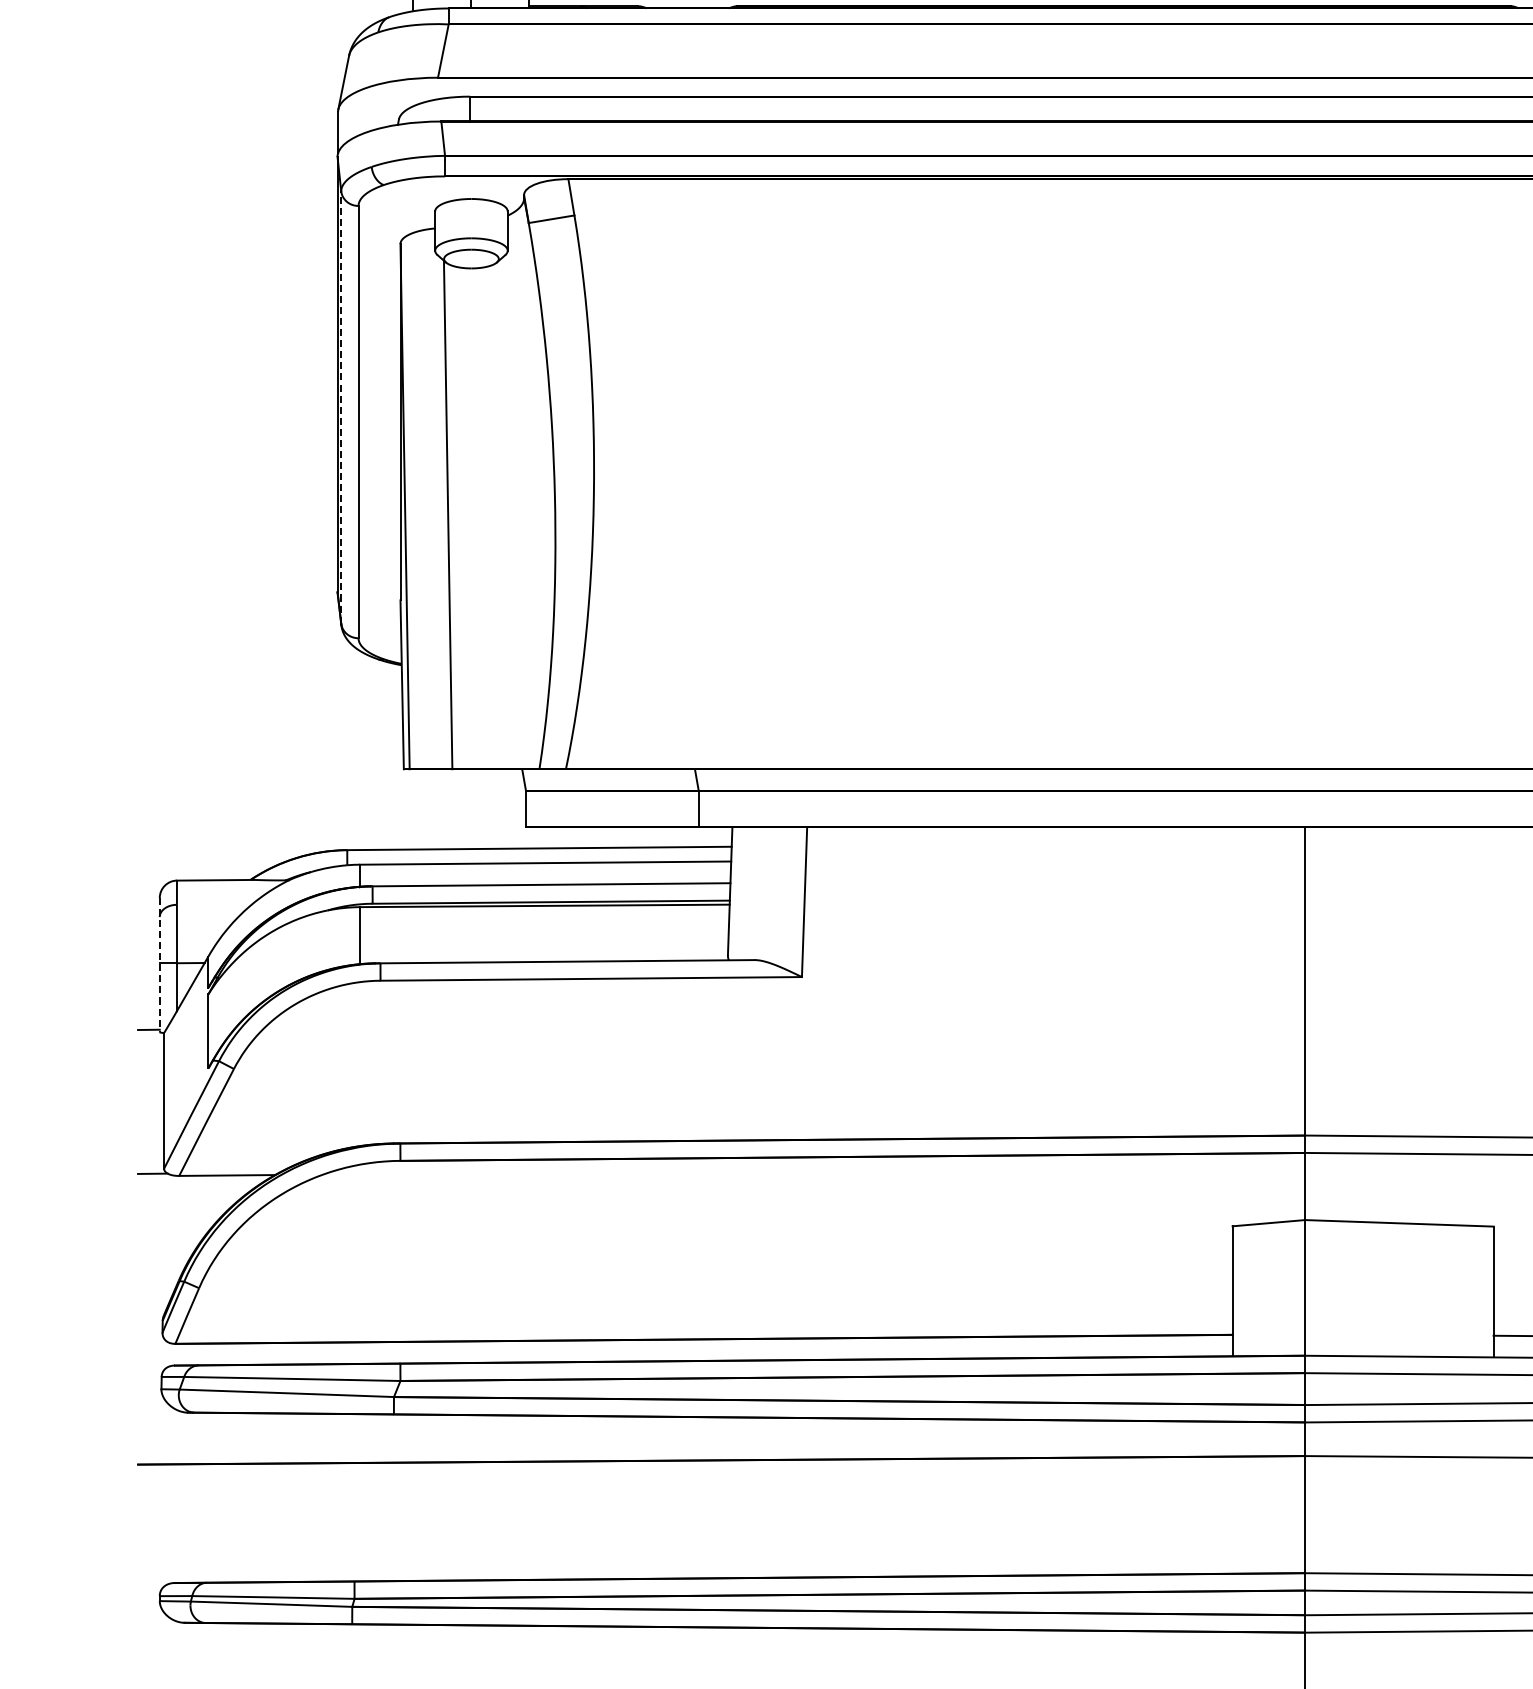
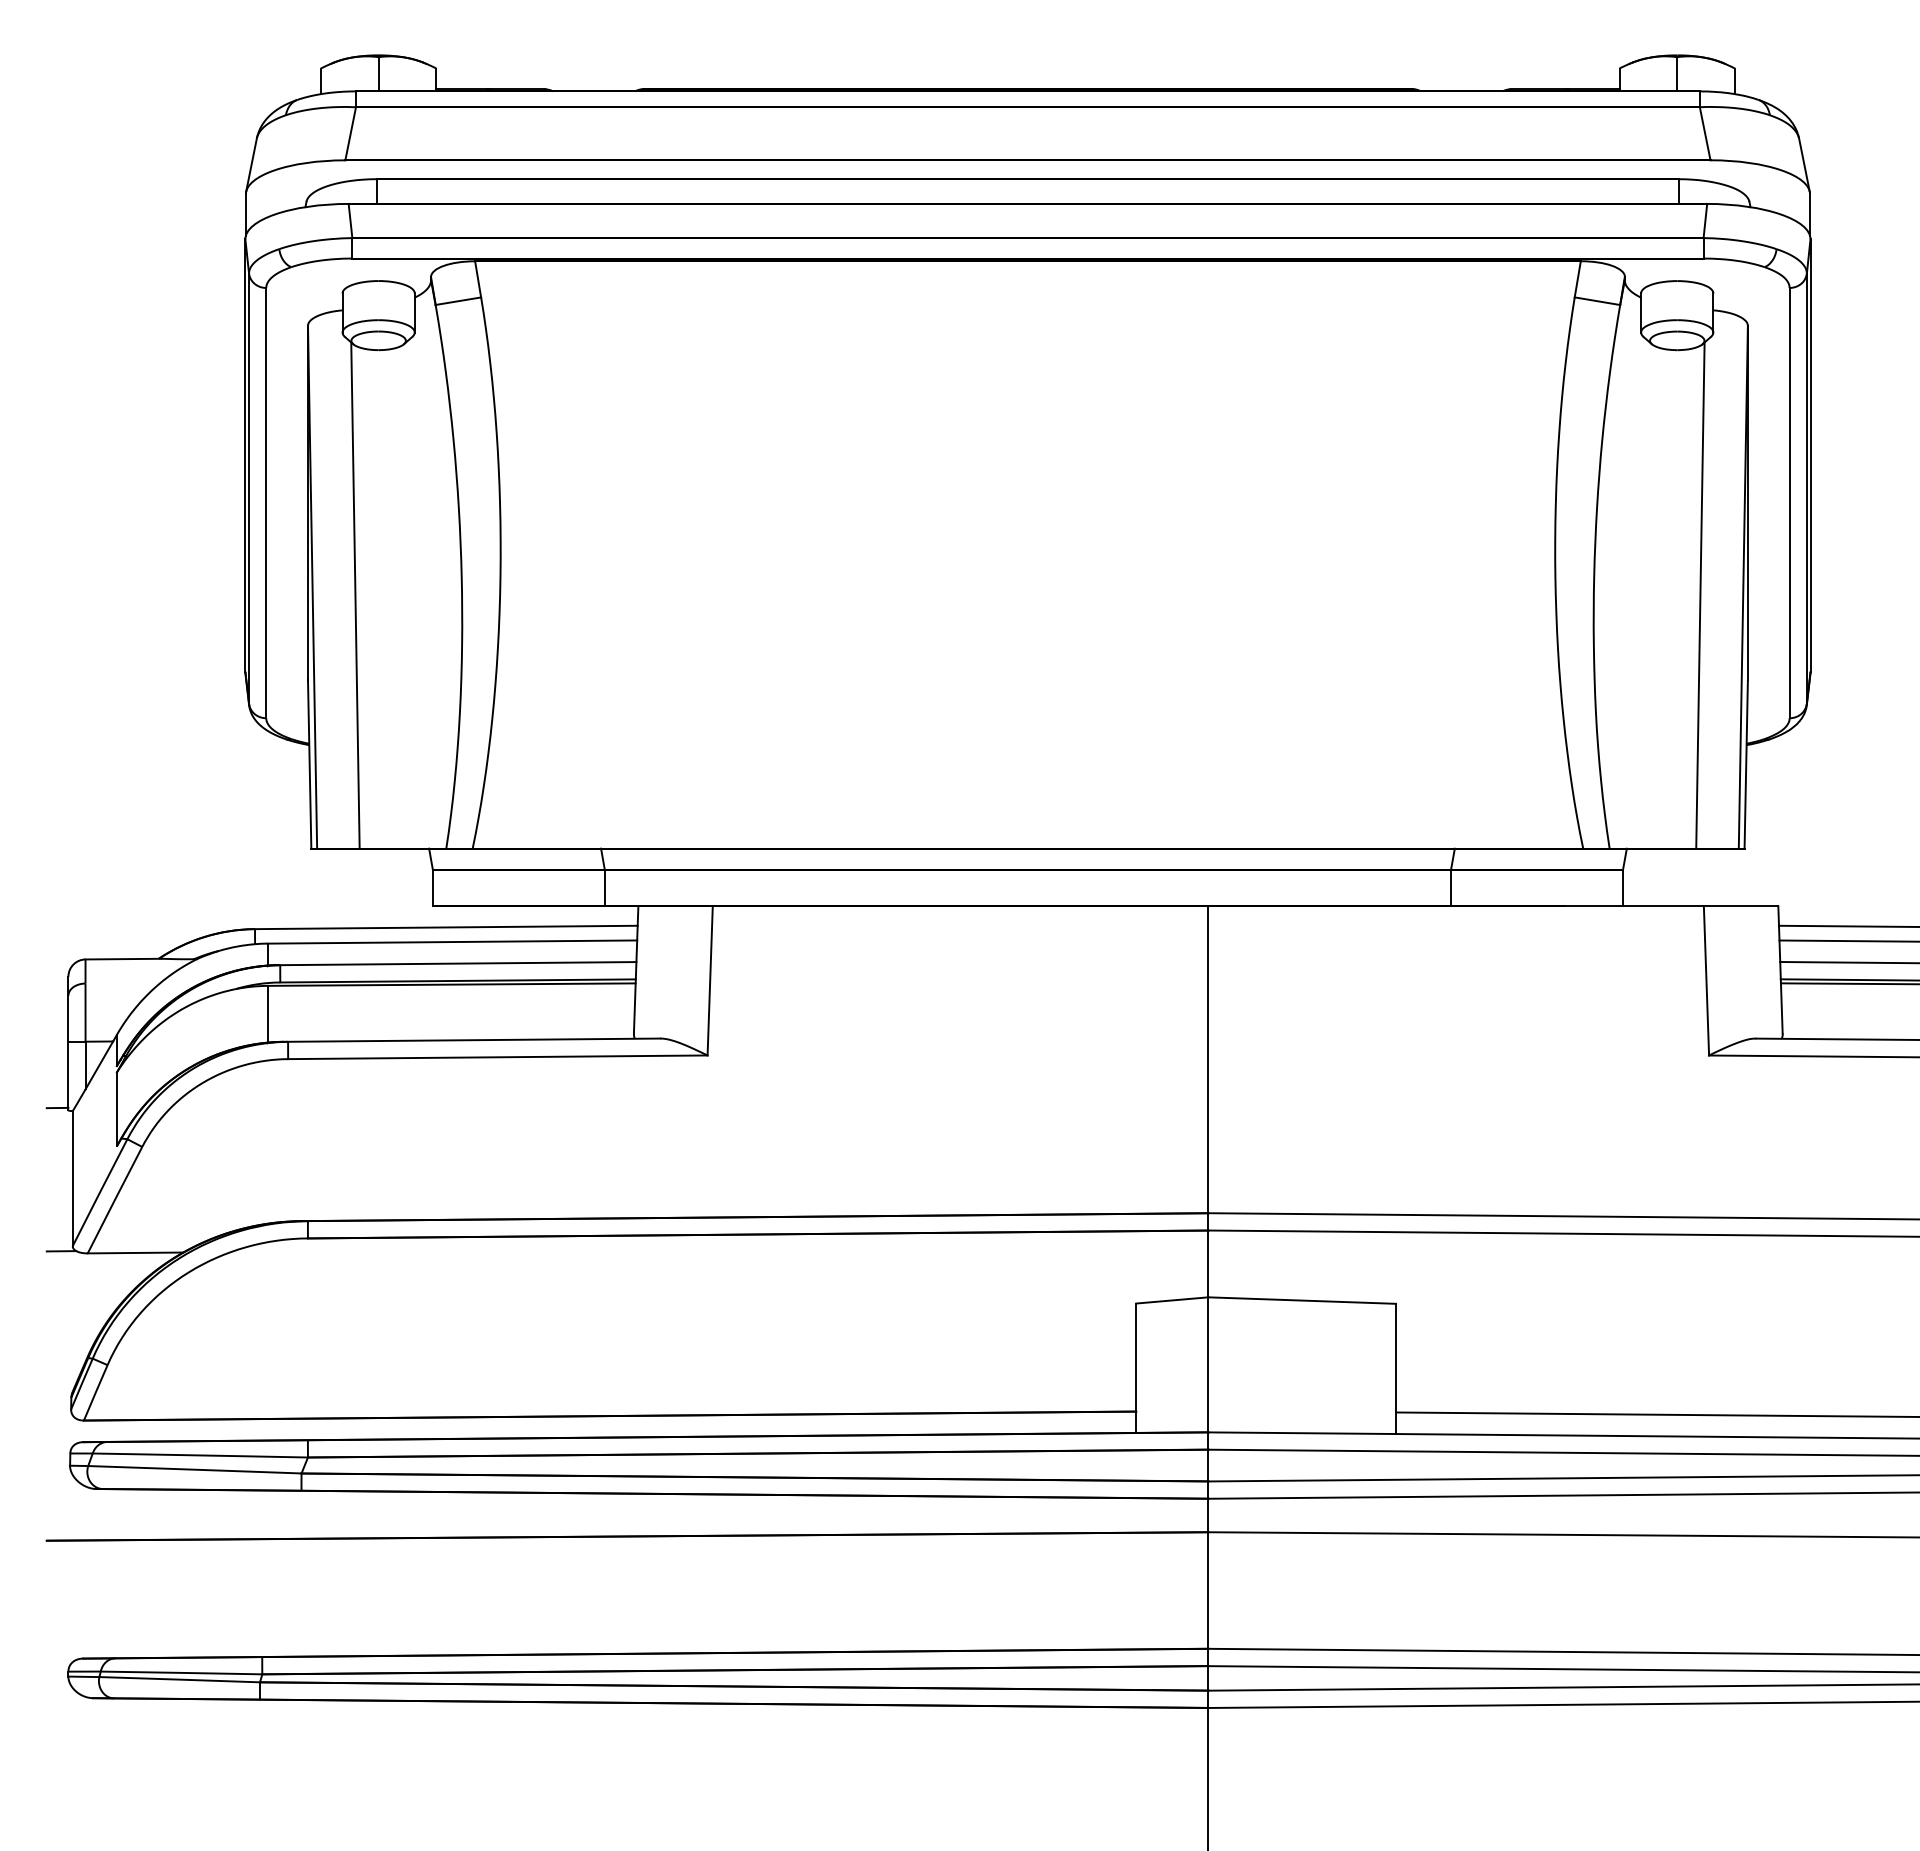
line: (341, 407) -> (249, 488), dashed -> solid
line: (159, 965) -> (68, 1043), dashed -> solid

